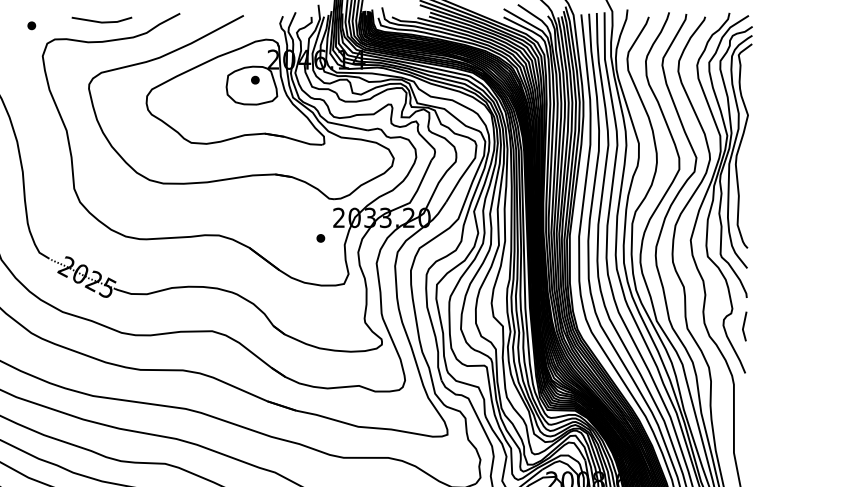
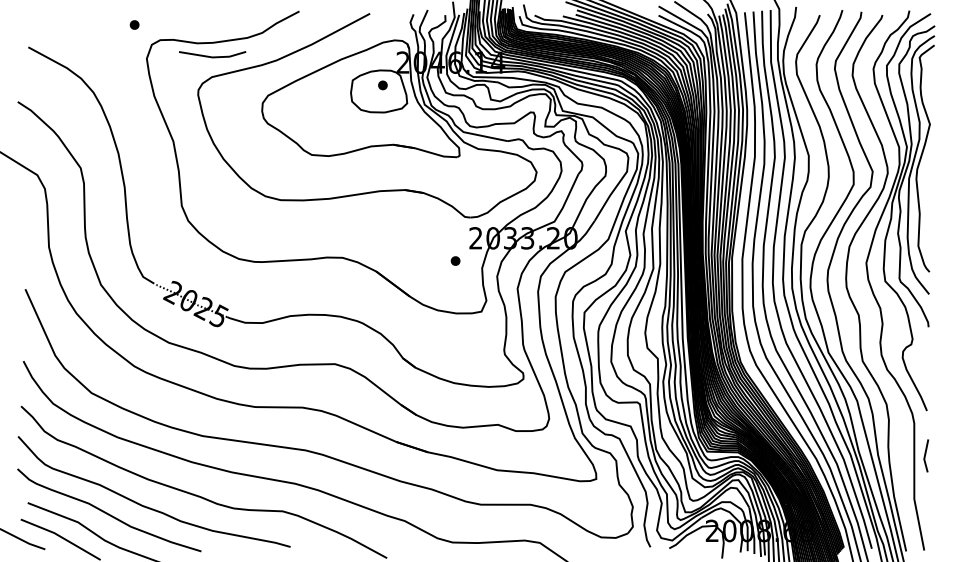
line: (101, 21) -> (212, 56), moved
line: (744, 325) -> (926, 454), moved

